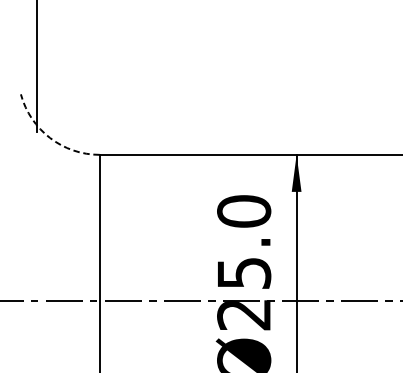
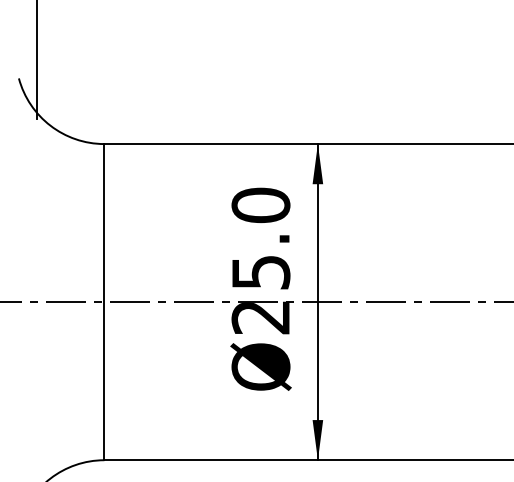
arc: (50, 137) -> (50, 125), dashed -> solid

